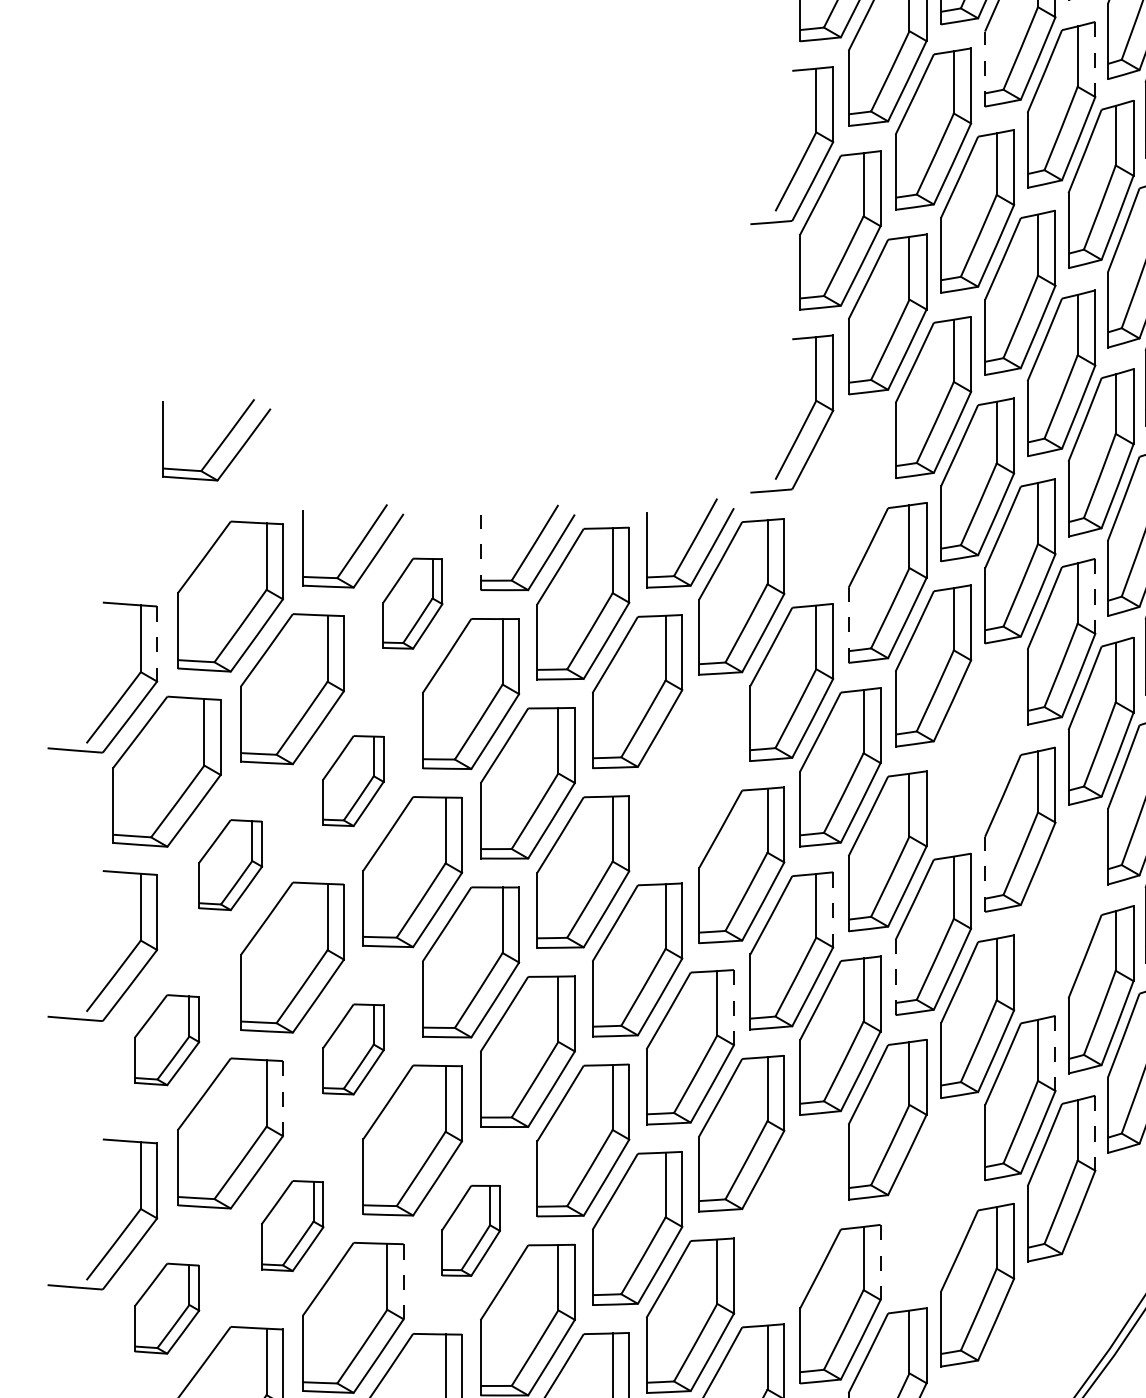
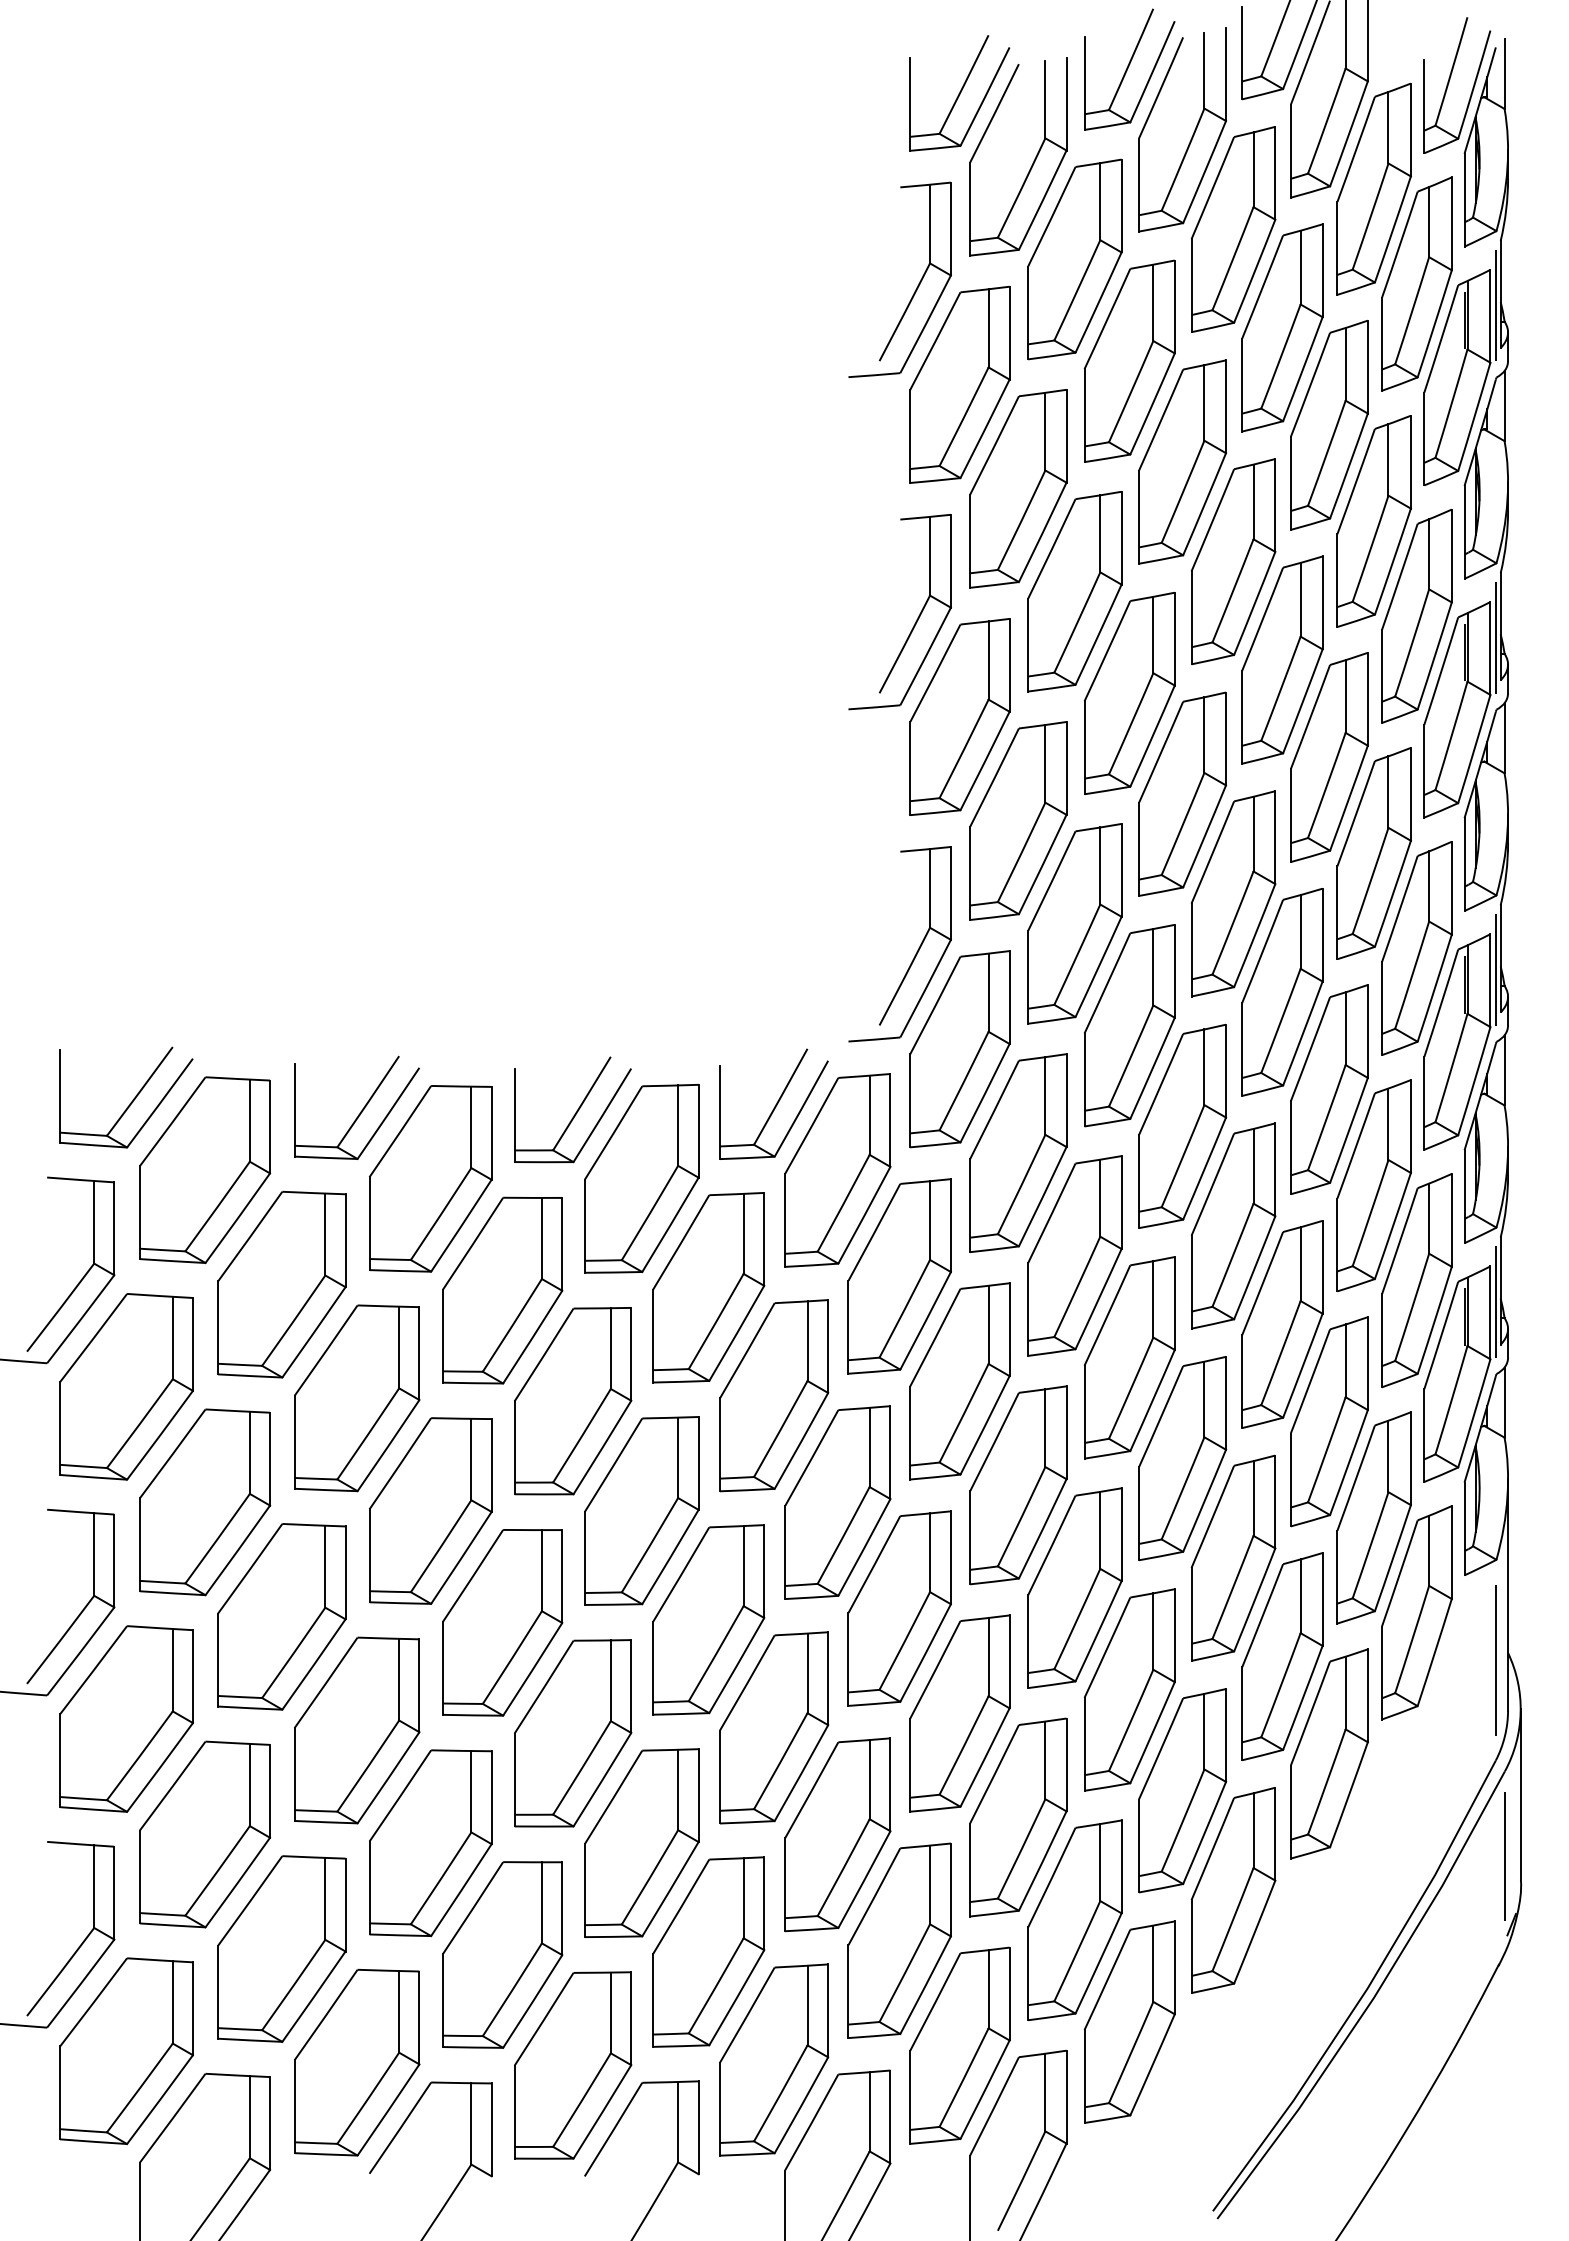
line: (1095, 59) -> (1275, 505), dashed -> solid
line: (984, 68) -> (1138, 516), dashed -> solid
part: (221, 443) -> (131, 1101), moved
part: (840, 499) -> (959, 1049), added
line: (480, 552) -> (514, 1115), dashed -> solid
line: (1095, 596) -> (1275, 1170), dashed -> solid
part: (412, 603) -> (430, 1178), size x1.67
line: (848, 625) -> (970, 1205), dashed -> solid
line: (157, 644) -> (114, 1229), dashed -> solid
part: (977, 748) -> (1129, 1357), added
part: (690, 778) -> (774, 1395), added
part: (353, 781) -> (357, 1398), size x1.67
part: (230, 865) -> (205, 1502), size x1.67
line: (984, 874) -> (1138, 1513), dashed -> solid
part: (1061, 909) -> (1233, 1557), added
line: (832, 910) -> (950, 1558), dashed -> solid
line: (895, 977) -> (1028, 1641), dashed -> solid
line: (734, 1008) -> (828, 1679), dashed -> solid
part: (166, 1039) -> (126, 1718), size x1.67
part: (353, 1049) -> (357, 1730), size x1.67
line: (1055, 1053) -> (1226, 1735), dashed -> solid
line: (283, 1098) -> (270, 1791), dashed -> solid
line: (1095, 1133) -> (1275, 1834), dashed -> solid
part: (933, 1202) -> (1074, 1919), added
part: (791, 1219) -> (899, 1940), added
part: (292, 1225) -> (281, 1948), size x1.67
part: (470, 1230) -> (502, 1954), size x1.67
line: (880, 1262) -> (1009, 1994), dashed -> solid
line: (403, 1282) -> (419, 2018), dashed -> solid
part: (166, 1308) -> (126, 2051), size x1.67

